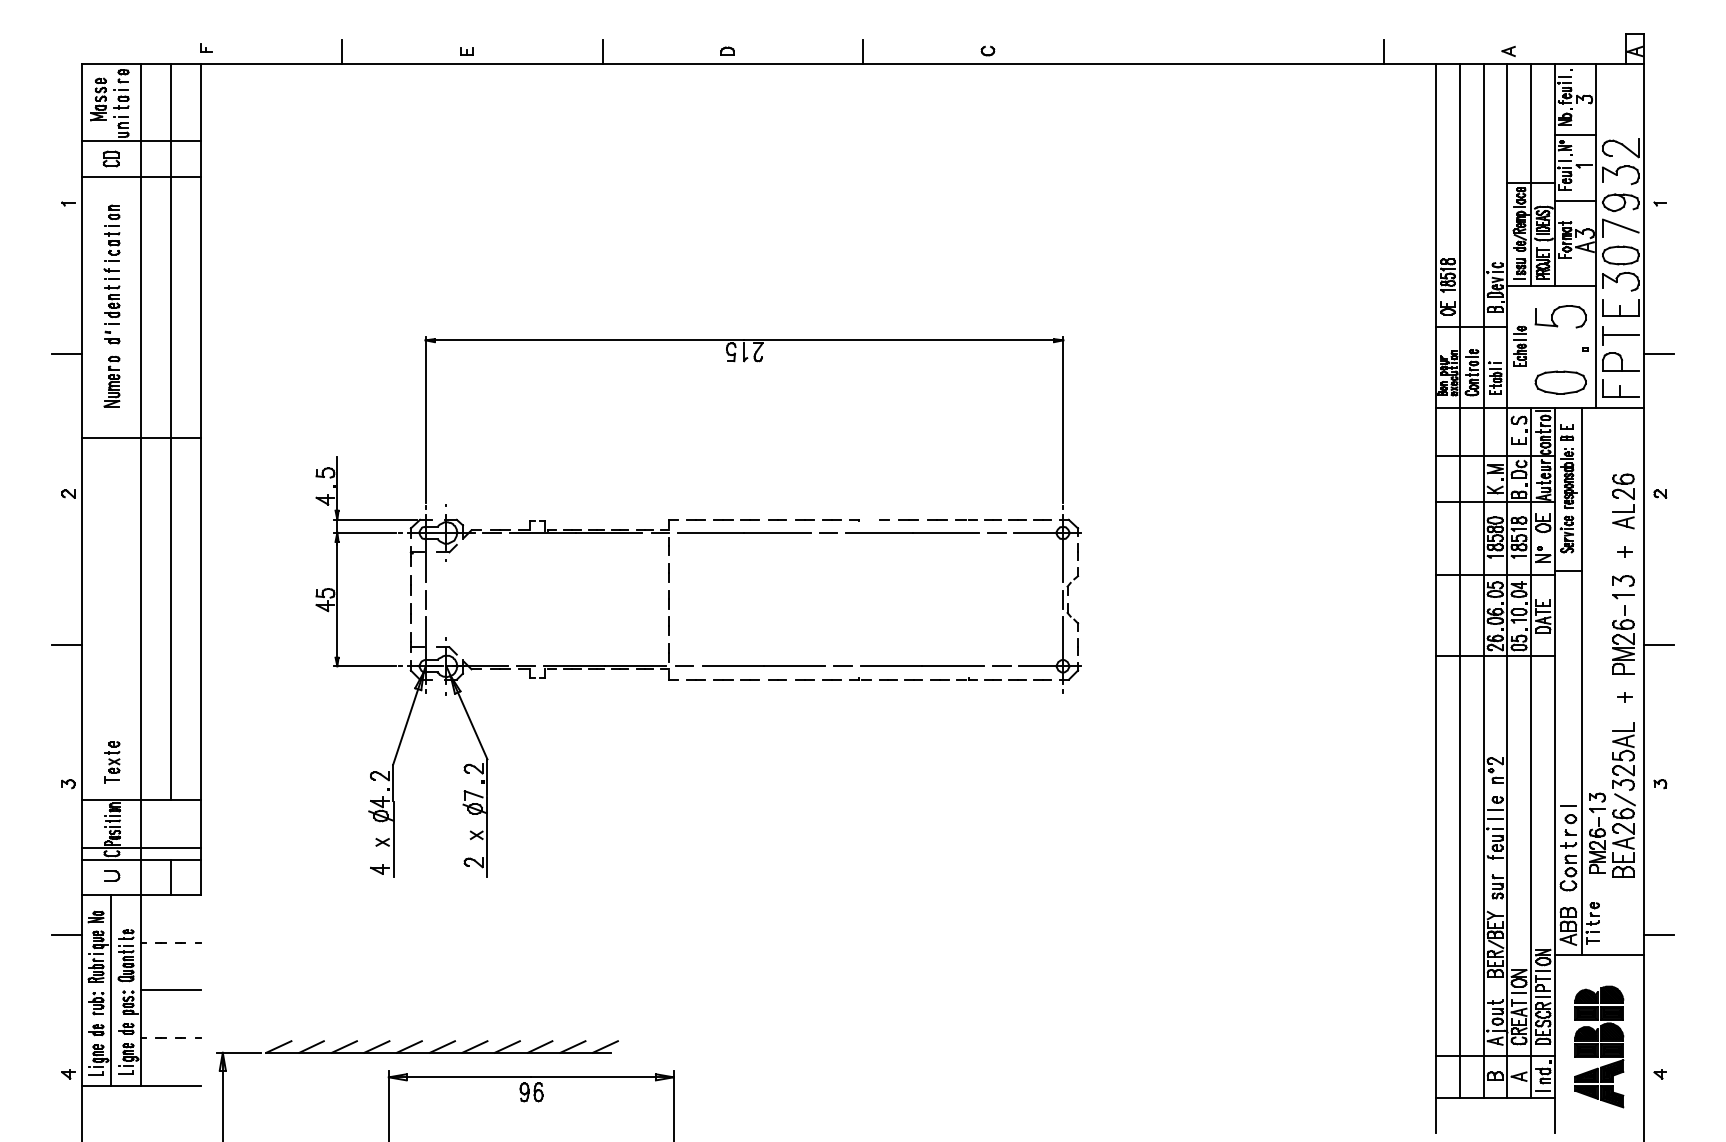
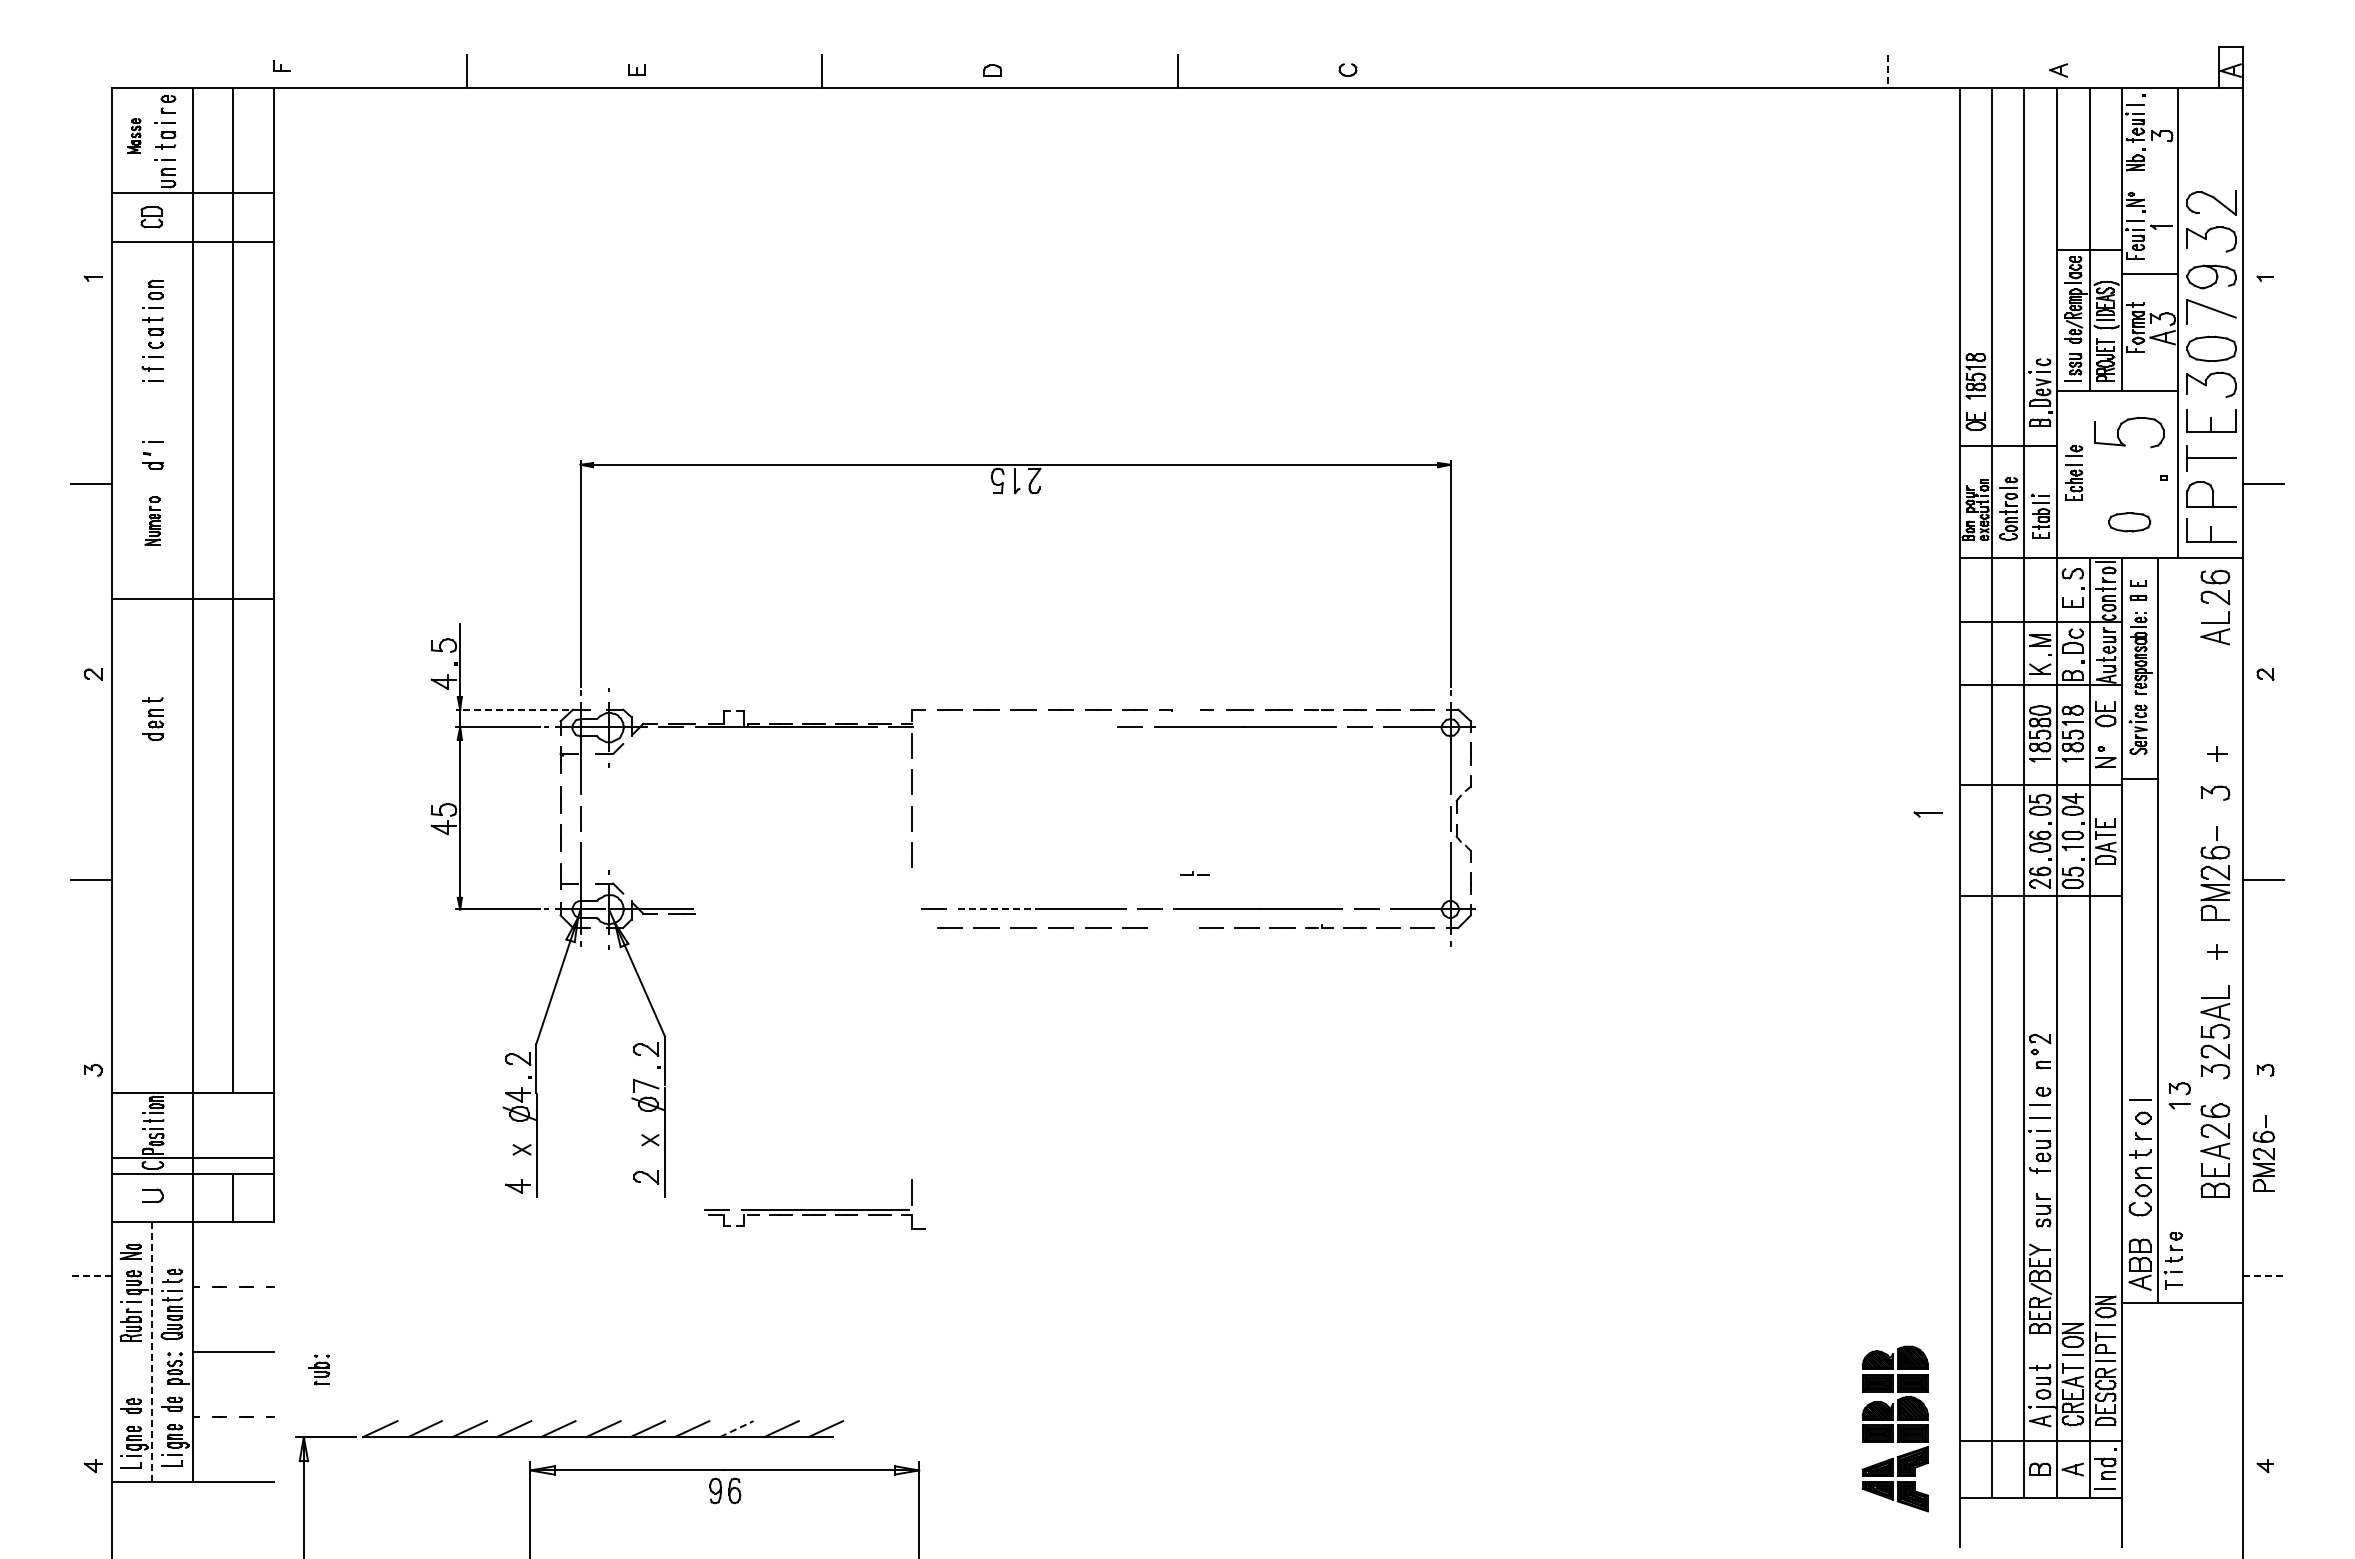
line: (1384, 52) -> (1888, 71), solid -> dashed
part: (98, 99) -> (134, 135), size x0.6
line: (1576, 134) -> (2150, 184), removed
part: (111, 301) -> (152, 718), moved
part: (111, 381) -> (152, 520), size x0.7
part: (1560, 382) -> (2129, 522), size x0.6
part: (1618, 498) -> (2208, 603), moved
line: (374, 519) -> (511, 709), solid -> dashed
line: (744, 532) -> (1015, 726), removed
part: (1622, 596) -> (1927, 814), moved
part: (596, 661) -> (814, 1204), moved
line: (733, 666) -> (1000, 909), solid -> dashed
part: (860, 678) -> (1194, 873), moved
part: (111, 762) -> (152, 1040), removed
line: (1625, 799) -> (2217, 1091), removed
part: (1597, 845) -> (2263, 1153), moved
line: (66, 934) -> (90, 1275), solid -> dashed
line: (1659, 934) -> (2264, 1275), solid -> dashed
line: (111, 990) -> (151, 1352), solid -> dashed
part: (95, 1003) -> (318, 1369), moved
part: (1598, 1046) -> (1894, 1428), moved
line: (539, 1047) -> (736, 1429), solid -> dashed

